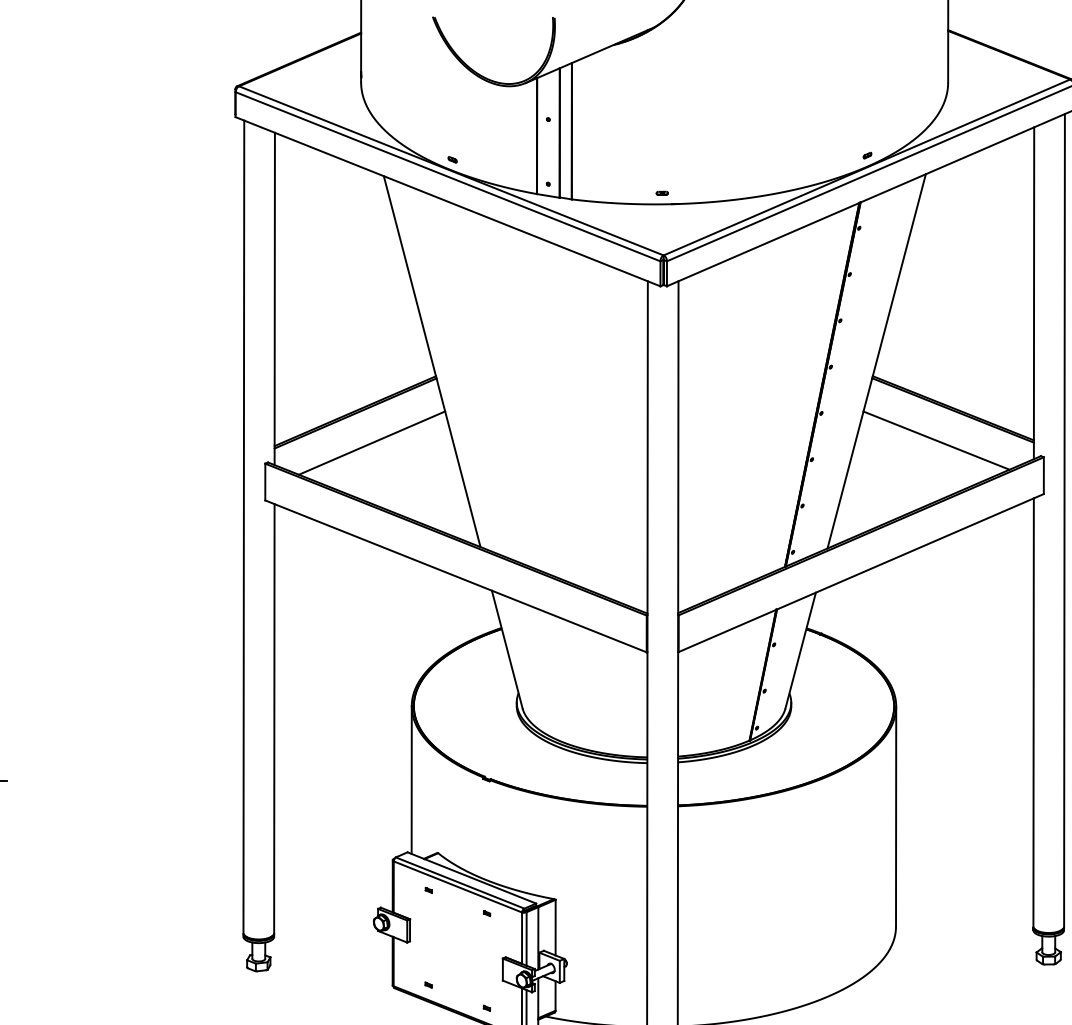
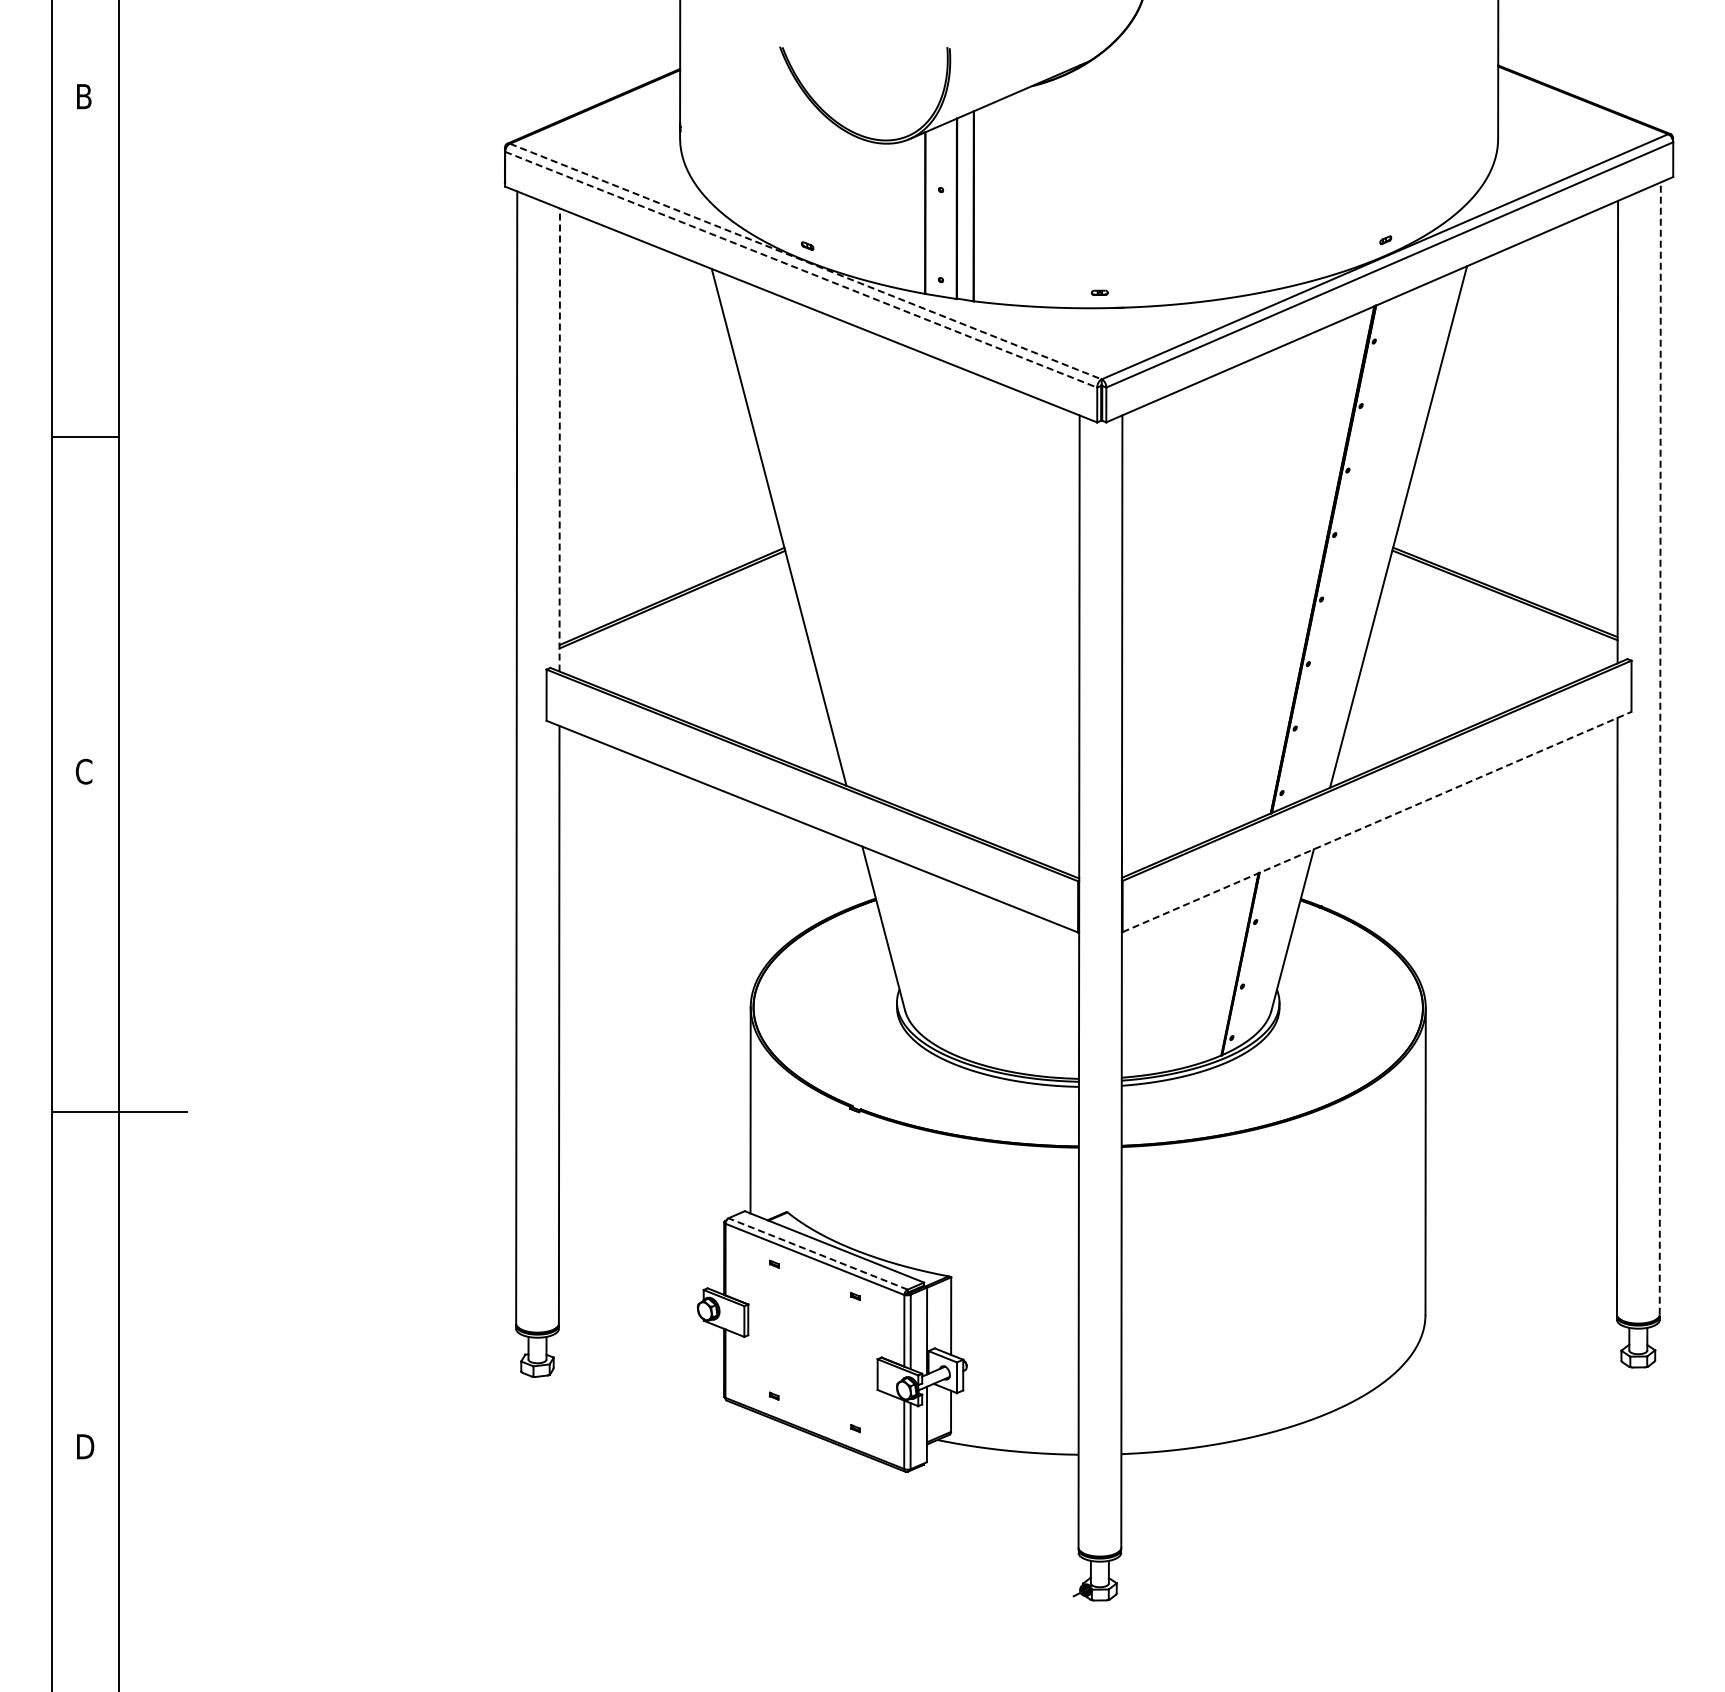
line: (451, 170) -> (806, 261), solid -> dashed
line: (448, 176) -> (801, 269), solid -> dashed
line: (274, 299) -> (559, 440), solid -> dashed
line: (936, 440) -> (1481, 637), removed
line: (372, 442) -> (695, 640), removed
line: (1064, 520) -> (1660, 748), solid -> dashed
line: (861, 572) -> (1377, 821), solid -> dashed
line: (459, 882) -> (817, 1253), solid -> dashed

